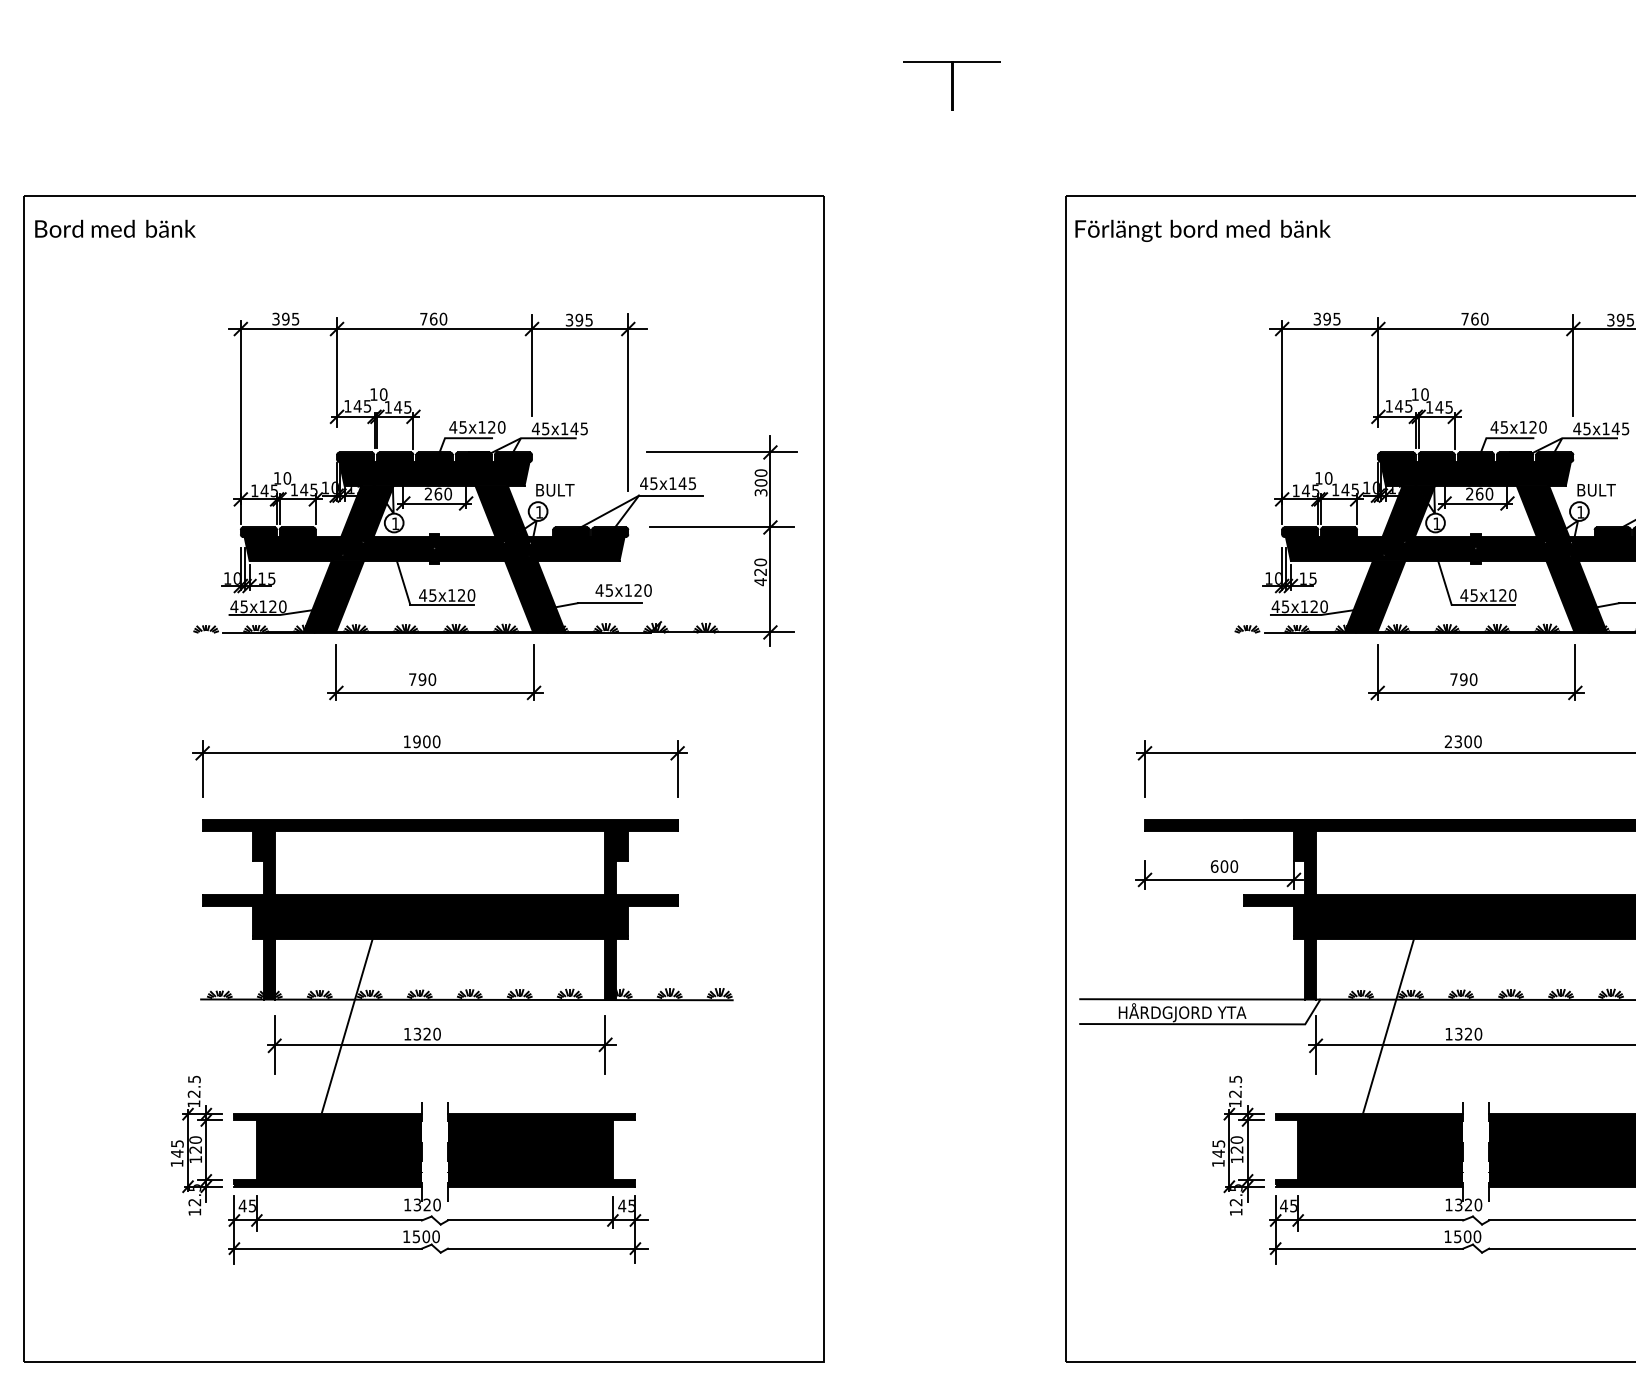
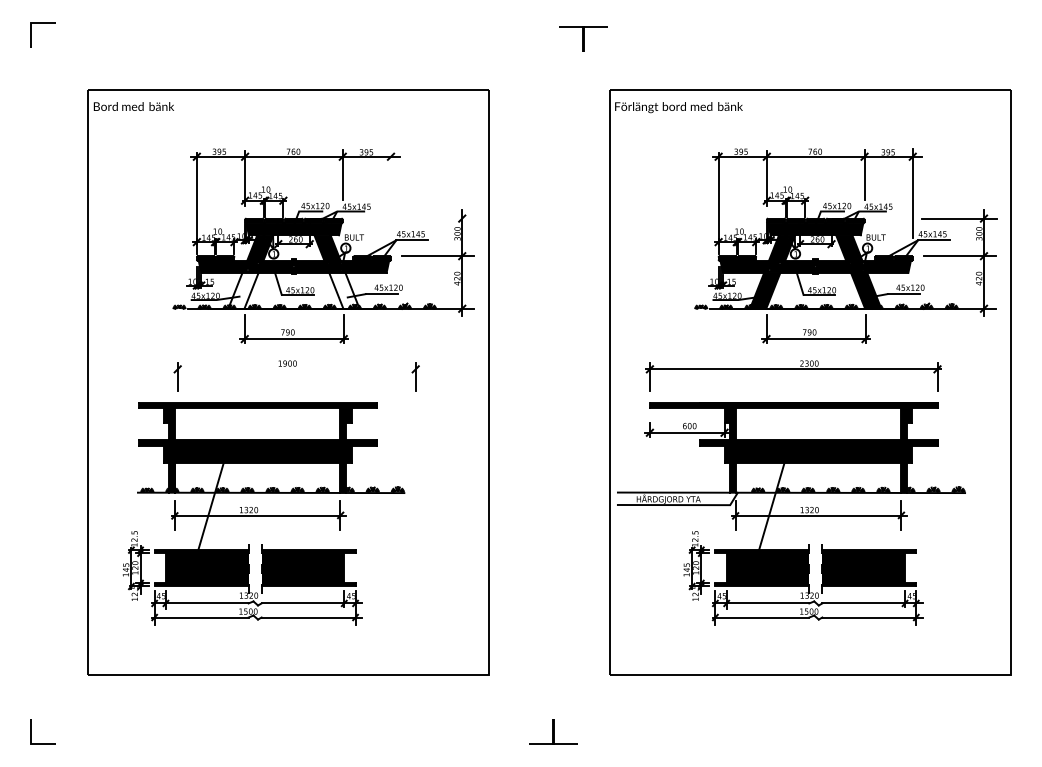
part: (952, 85) -> (583, 38), moved
line: (629, 402) -> (391, 193), removed
line: (721, 452) -> (437, 218), removed
fill: (333, 595) -> (243, 290), removed
fill: (535, 595) -> (344, 290), removed
line: (439, 753) -> (296, 369), removed
part: (451, 1041) -> (263, 513), moved

